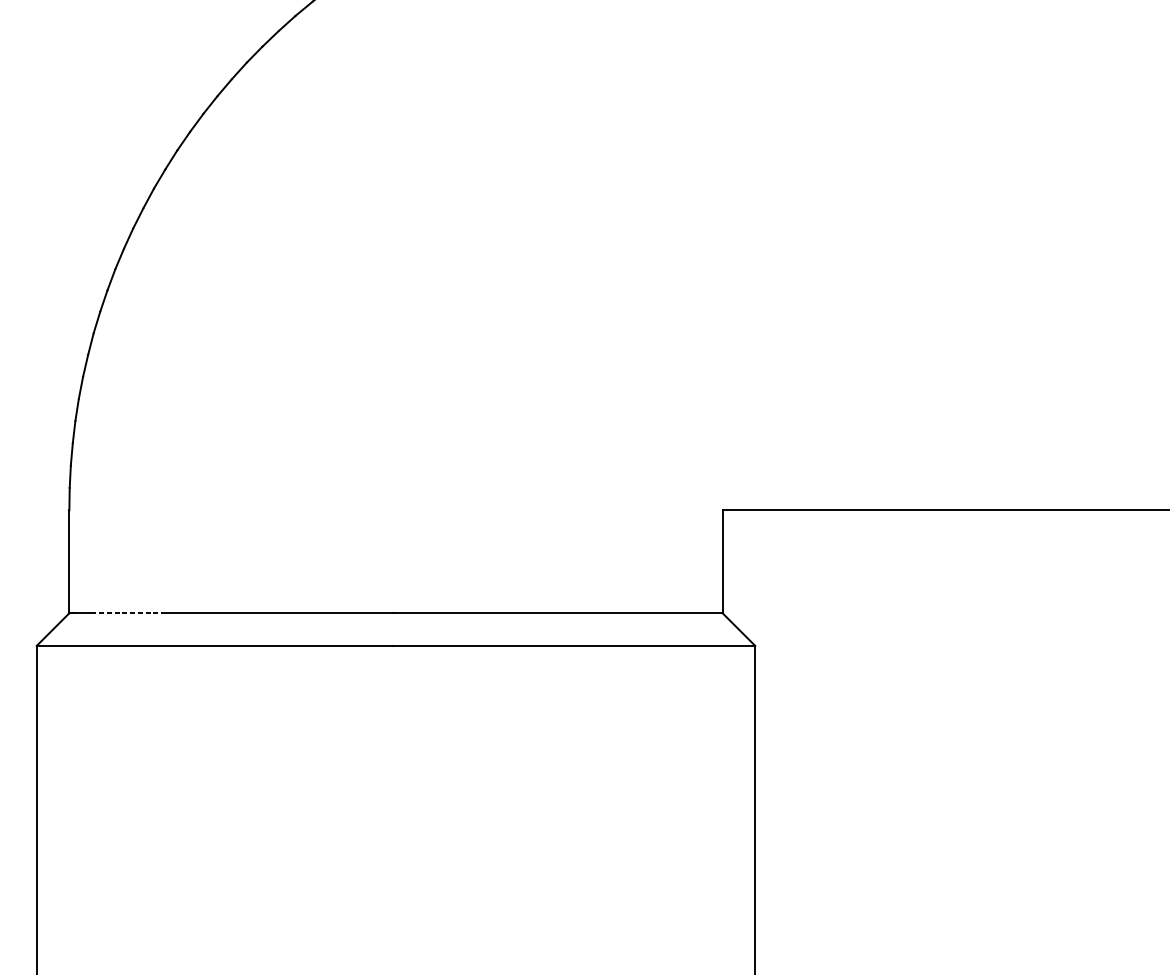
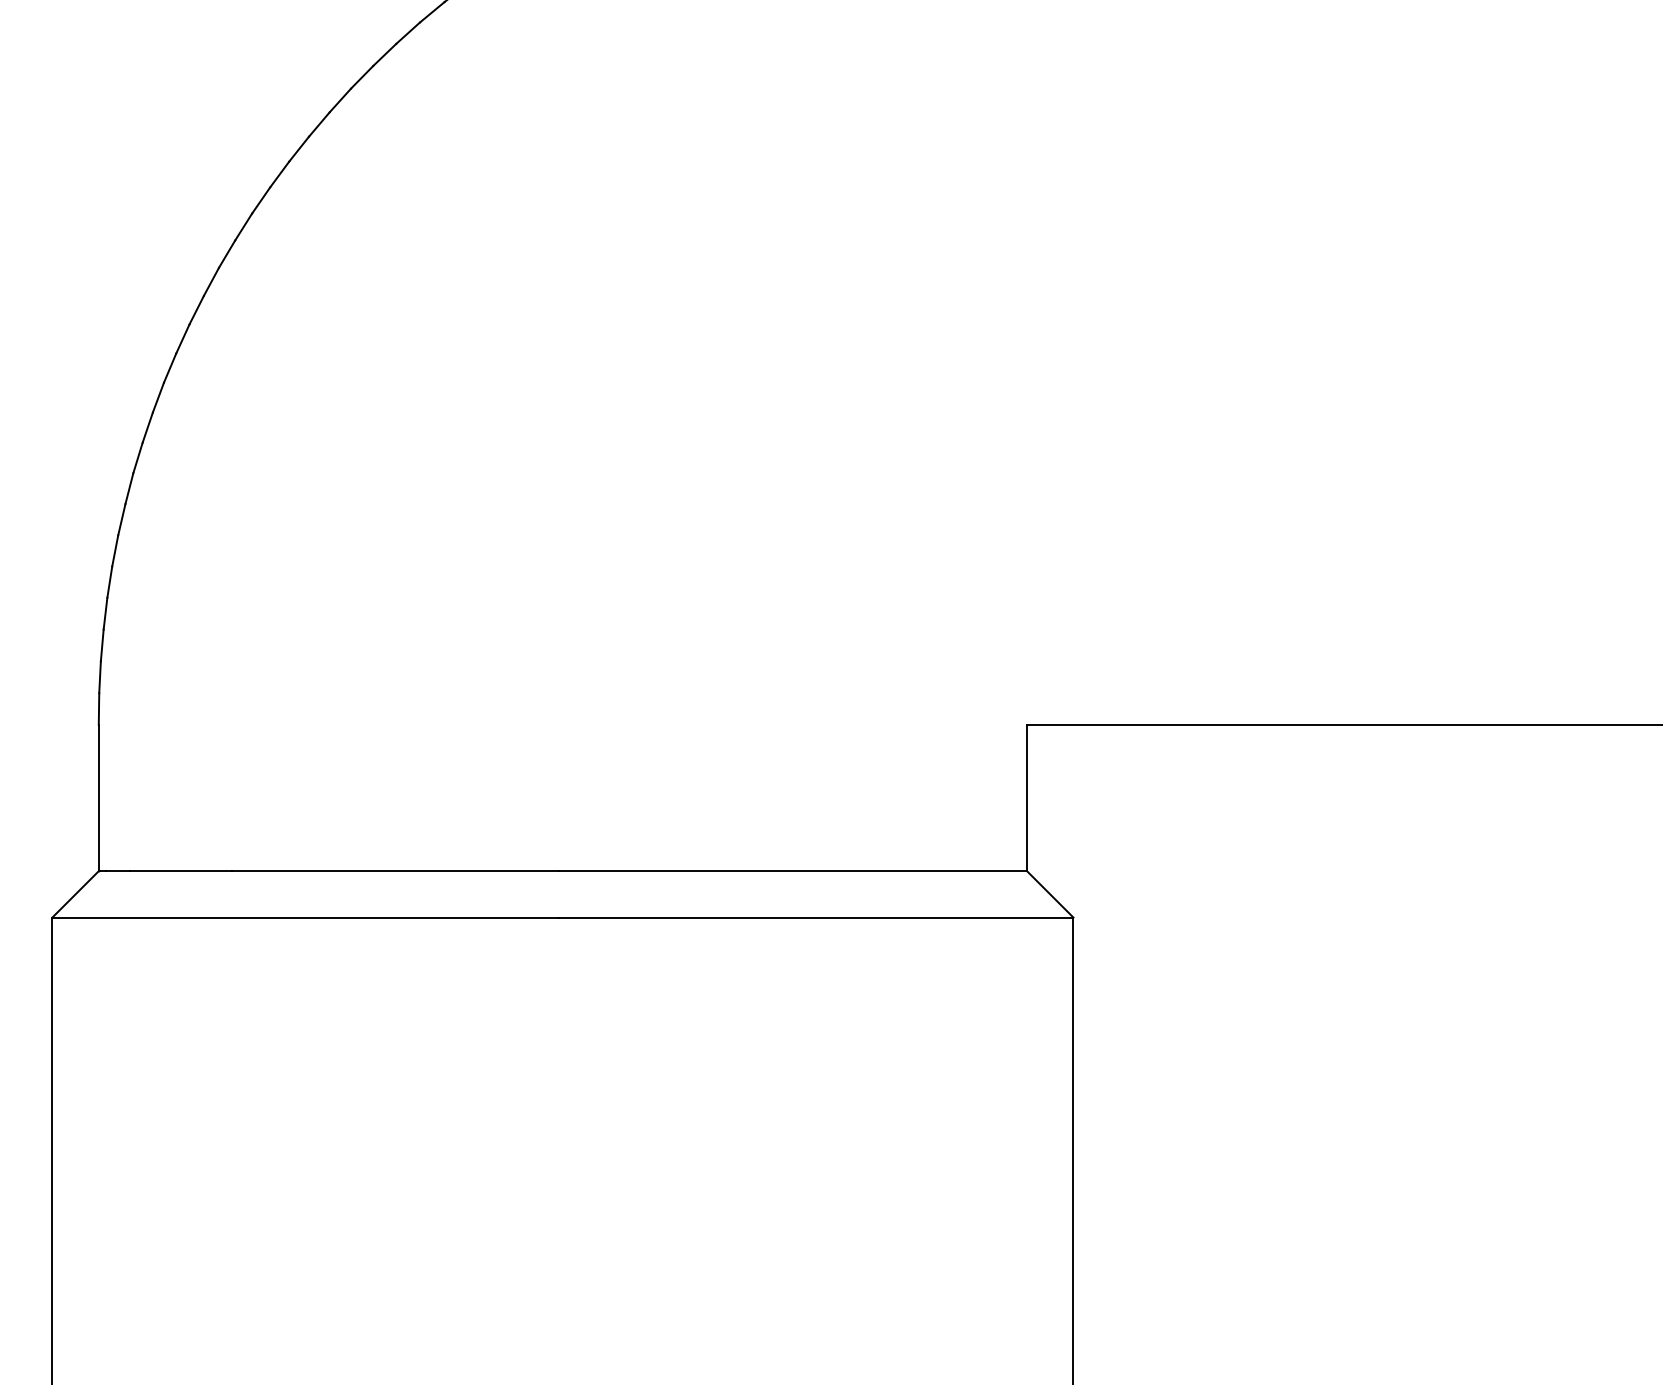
line: (127, 613) -> (181, 871), dashed -> solid

